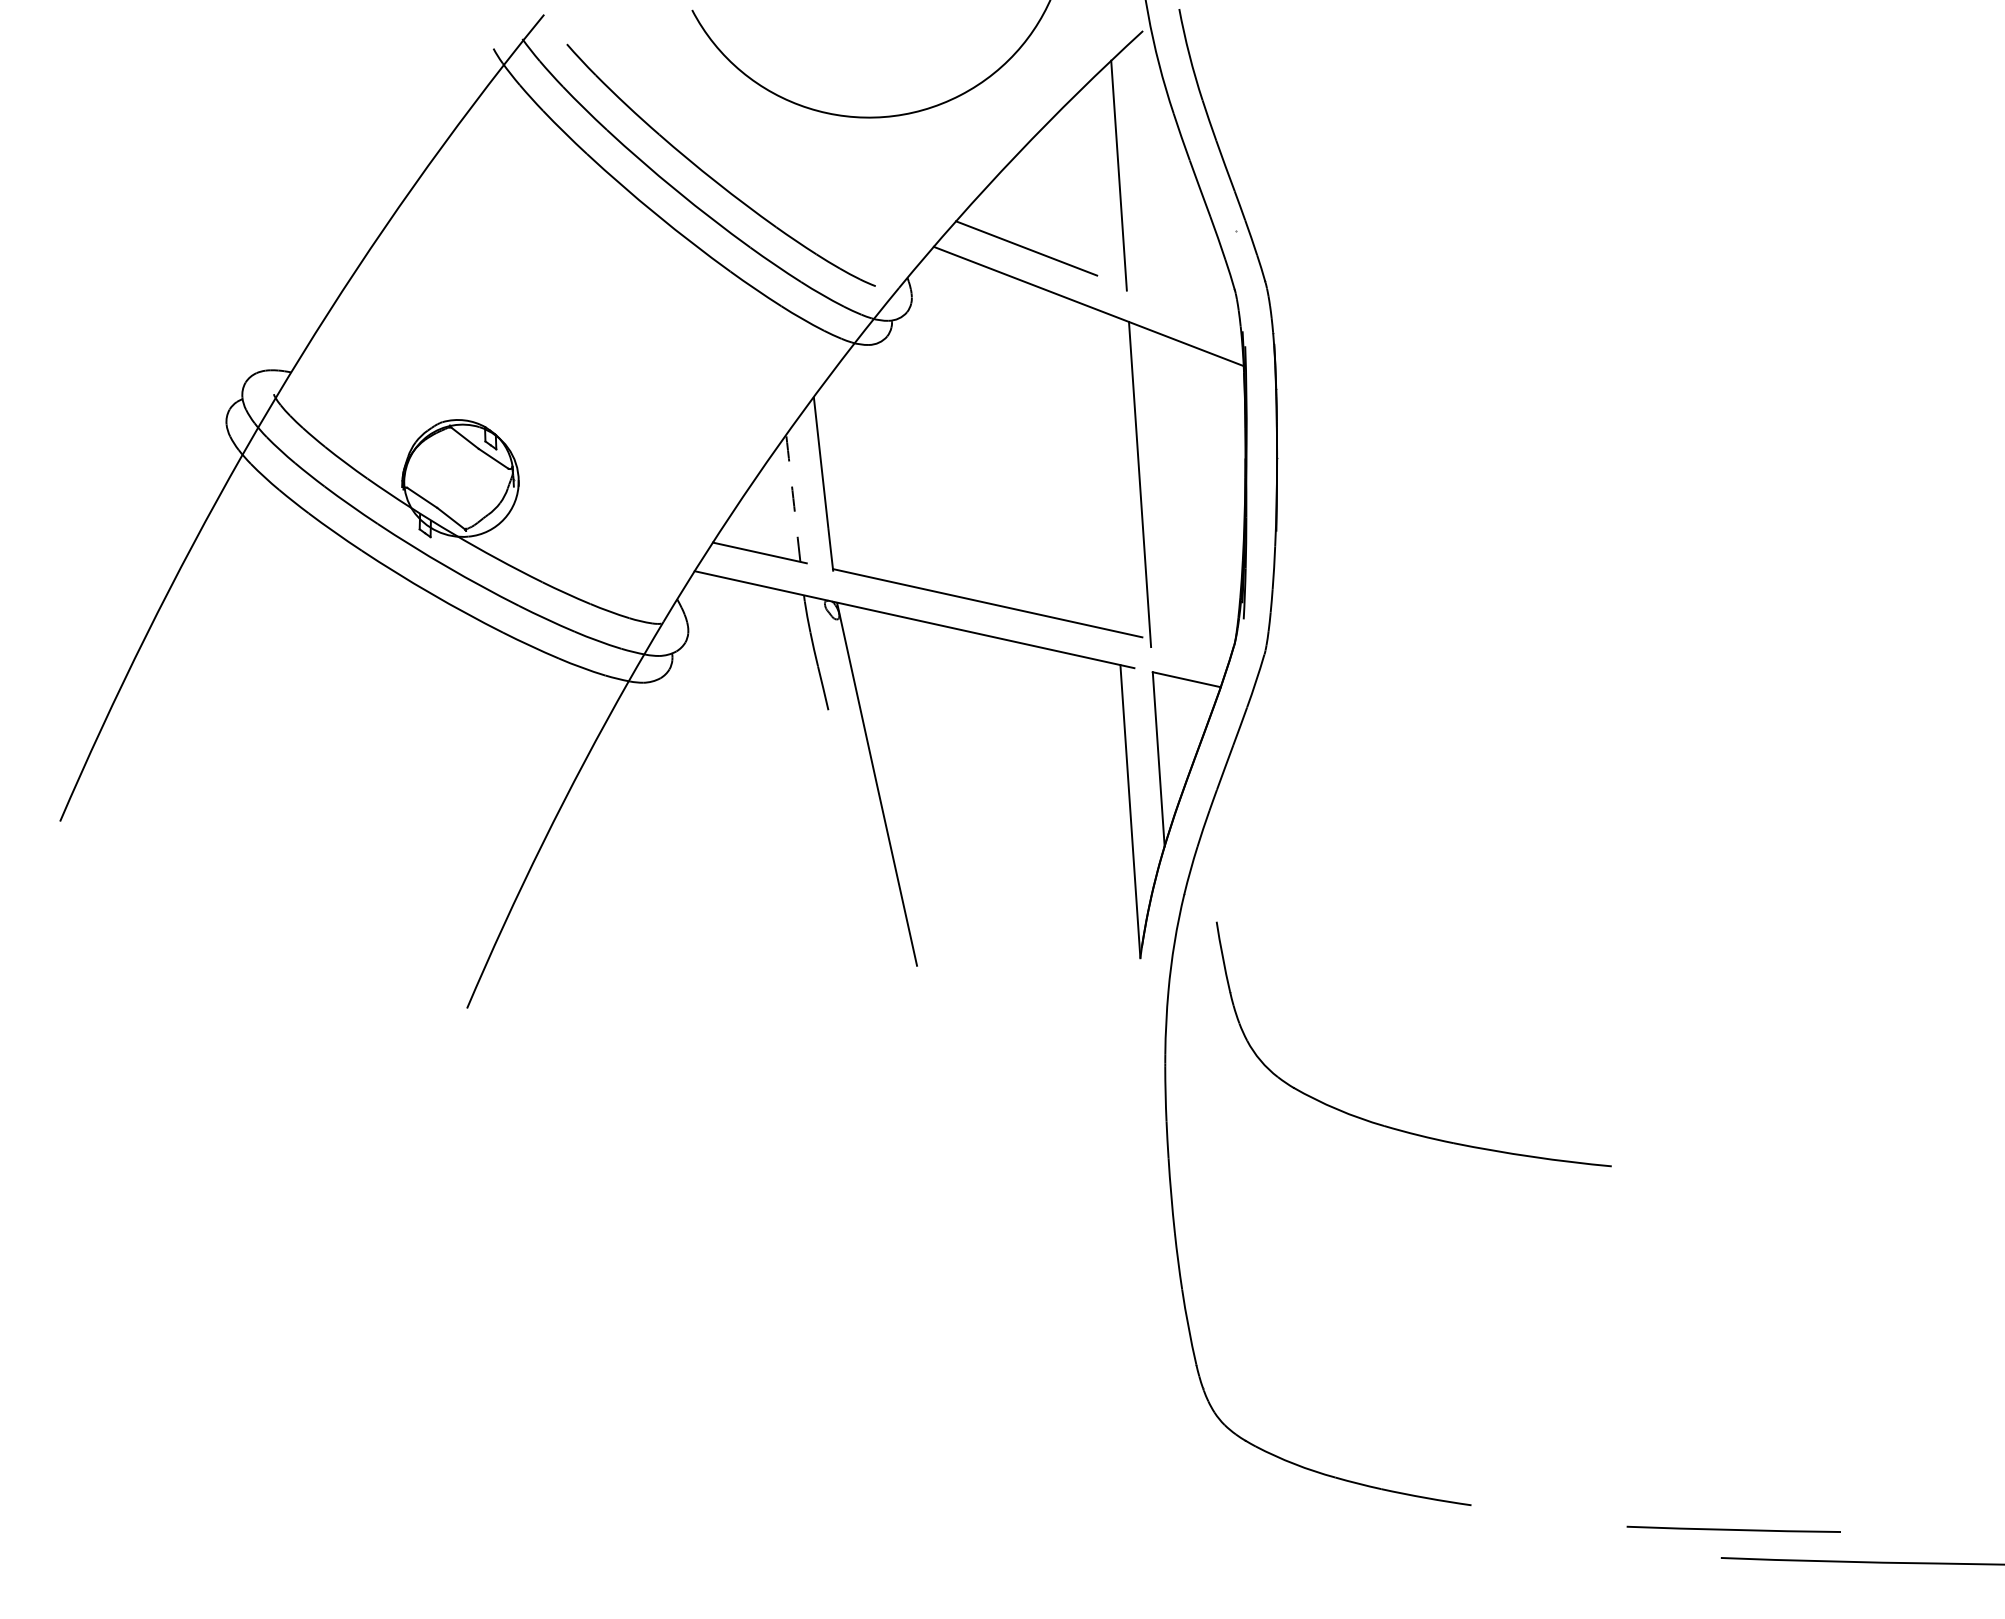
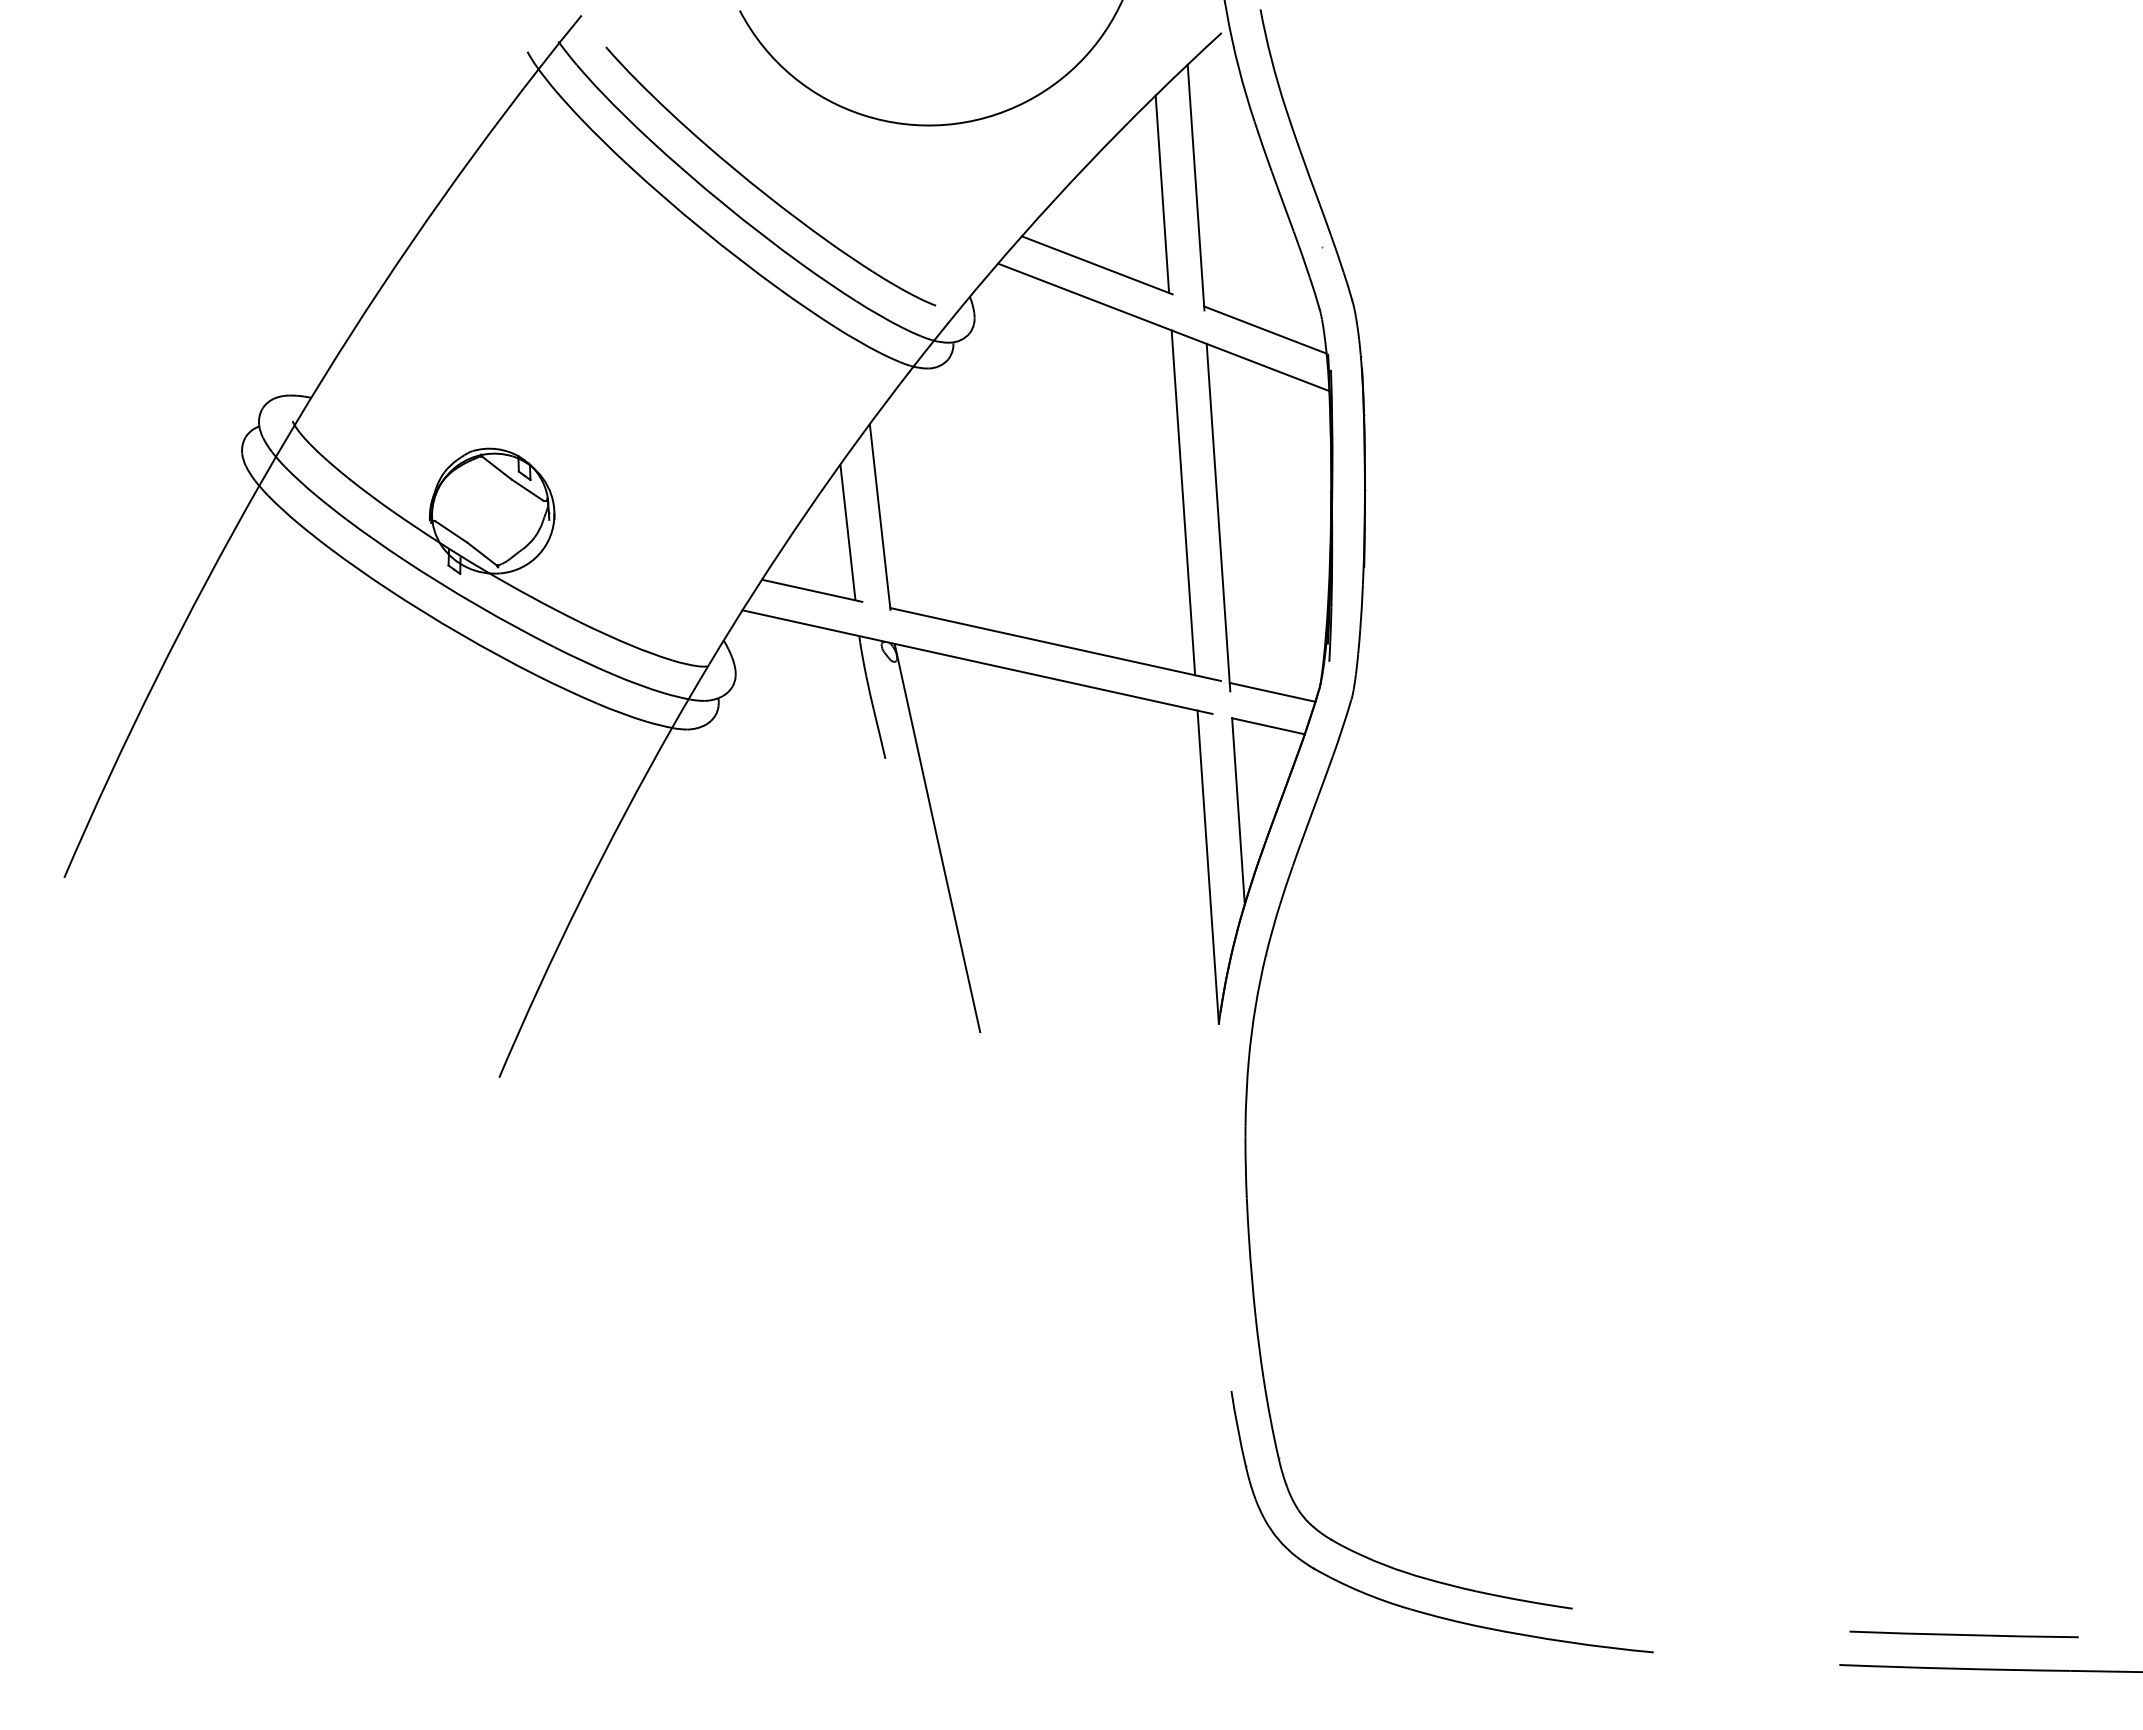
line: (1087, 182) -> (1162, 194), added
line: (1184, 308) -> (1265, 329), added
line: (1107, 470) -> (1183, 502), added
arc: (792, 498) -> (847, 532), dashed -> solid
line: (1190, 647) -> (1272, 691), added
part: (1386, 1125) -> (1412, 1608), moved
line: (1733, 1529) -> (1963, 1634), moved

